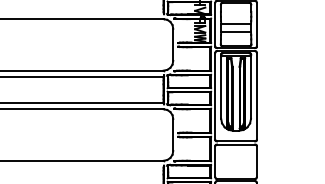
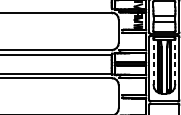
line: (221, 87) -> (153, 62), solid -> dashed
line: (251, 87) -> (175, 62), solid -> dashed

